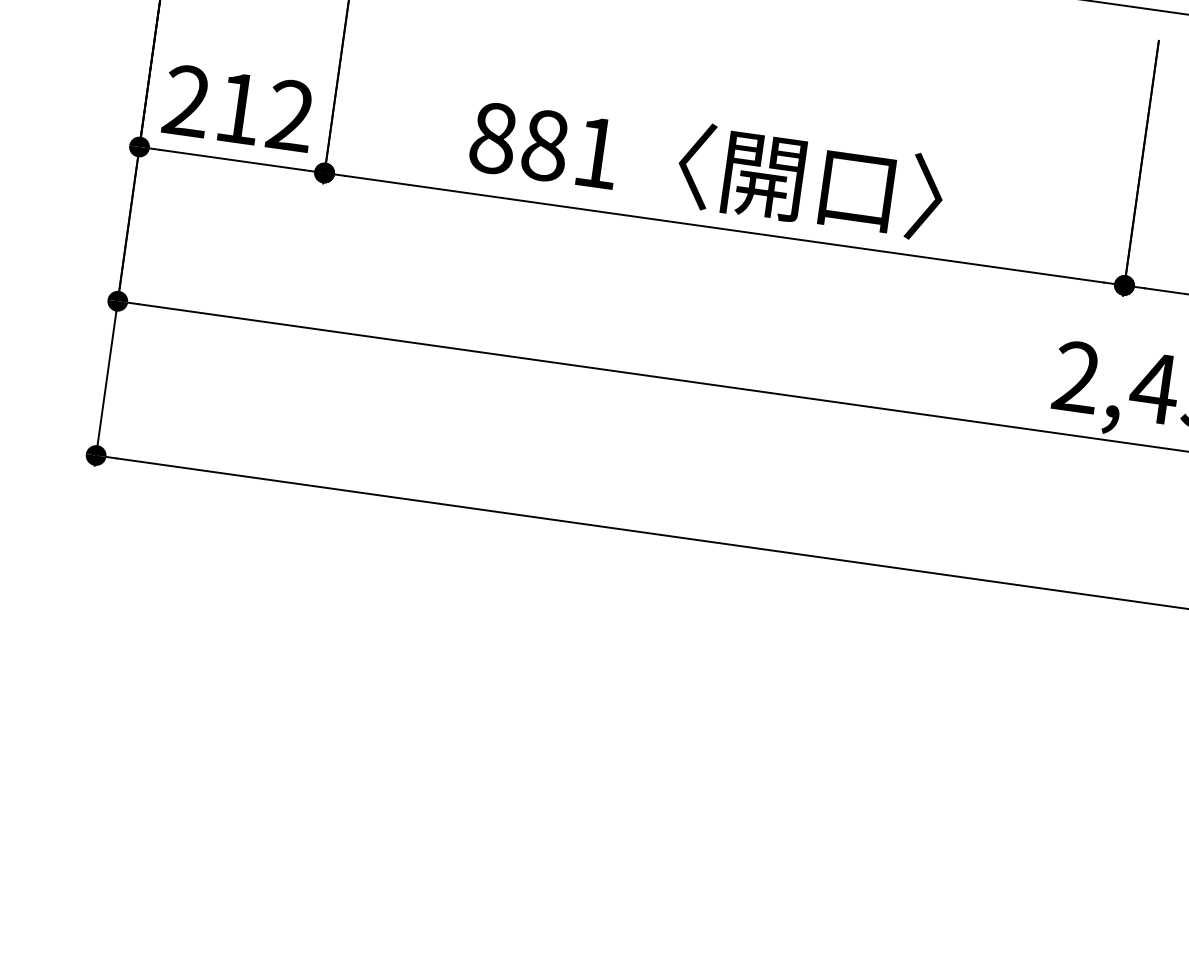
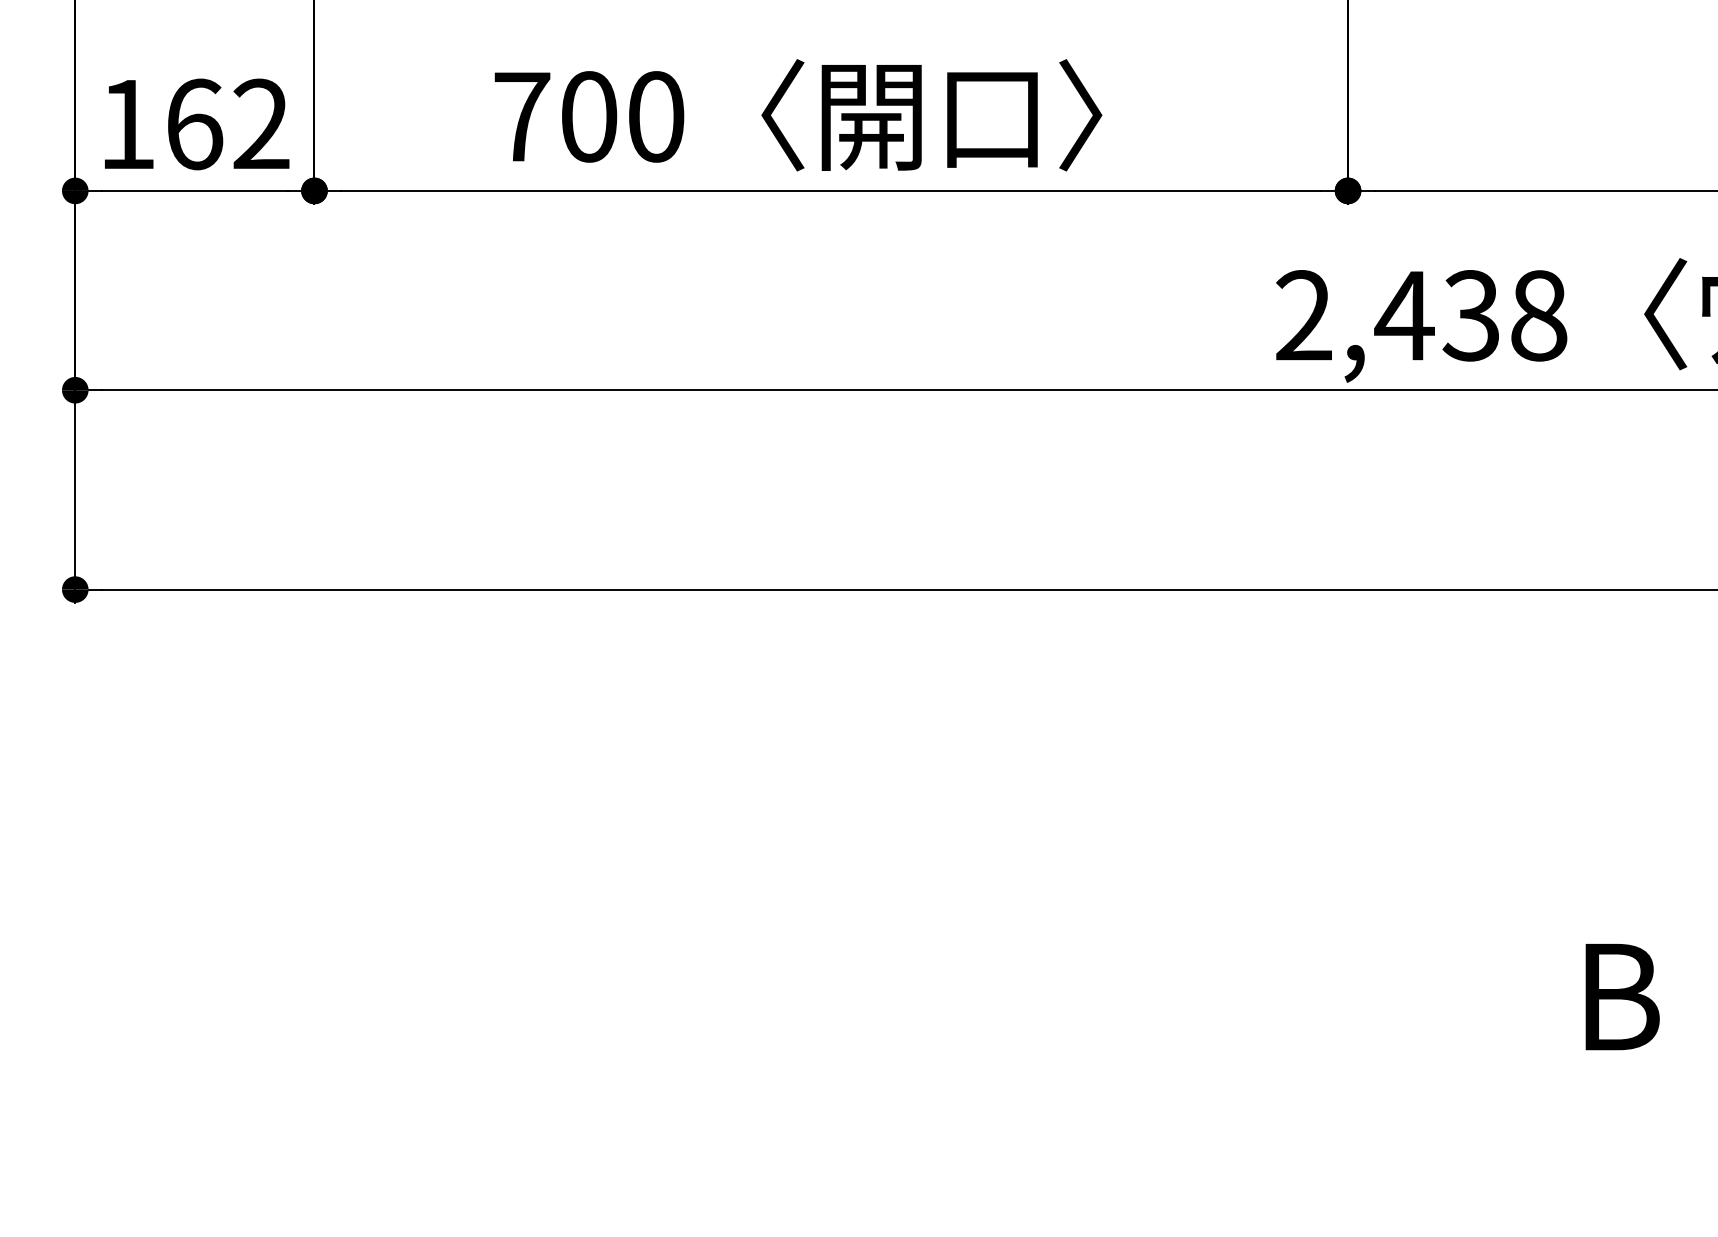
text: (213, 104) -> (161, 124), 212 -> 162
text: (545, 145) -> (589, 116), 881 -> 700

